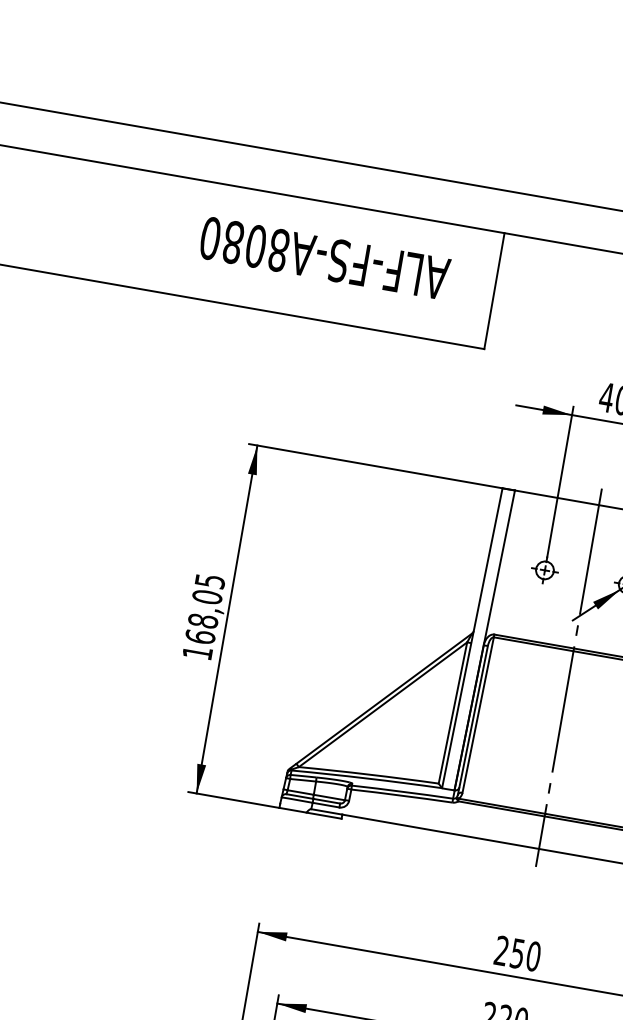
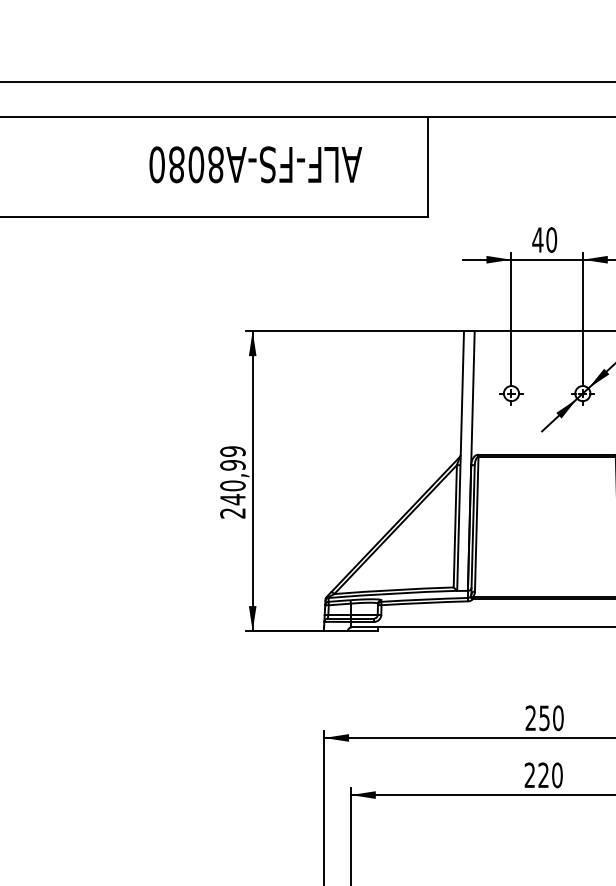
text: (324, 258) -> (255, 164), moved
text: (203, 617) -> (232, 482), 168,05 -> 240,99
line: (569, 677) -> (547, 479), removed

